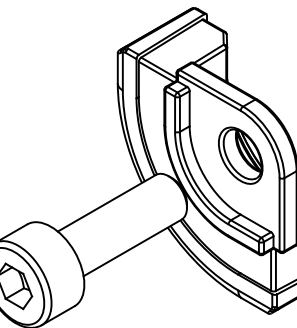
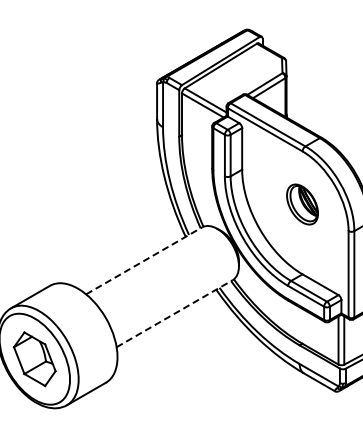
part: (240, 155) -> (302, 204), size x0.6
line: (107, 202) -> (144, 260), solid -> dashed
line: (132, 247) -> (174, 313), solid -> dashed

